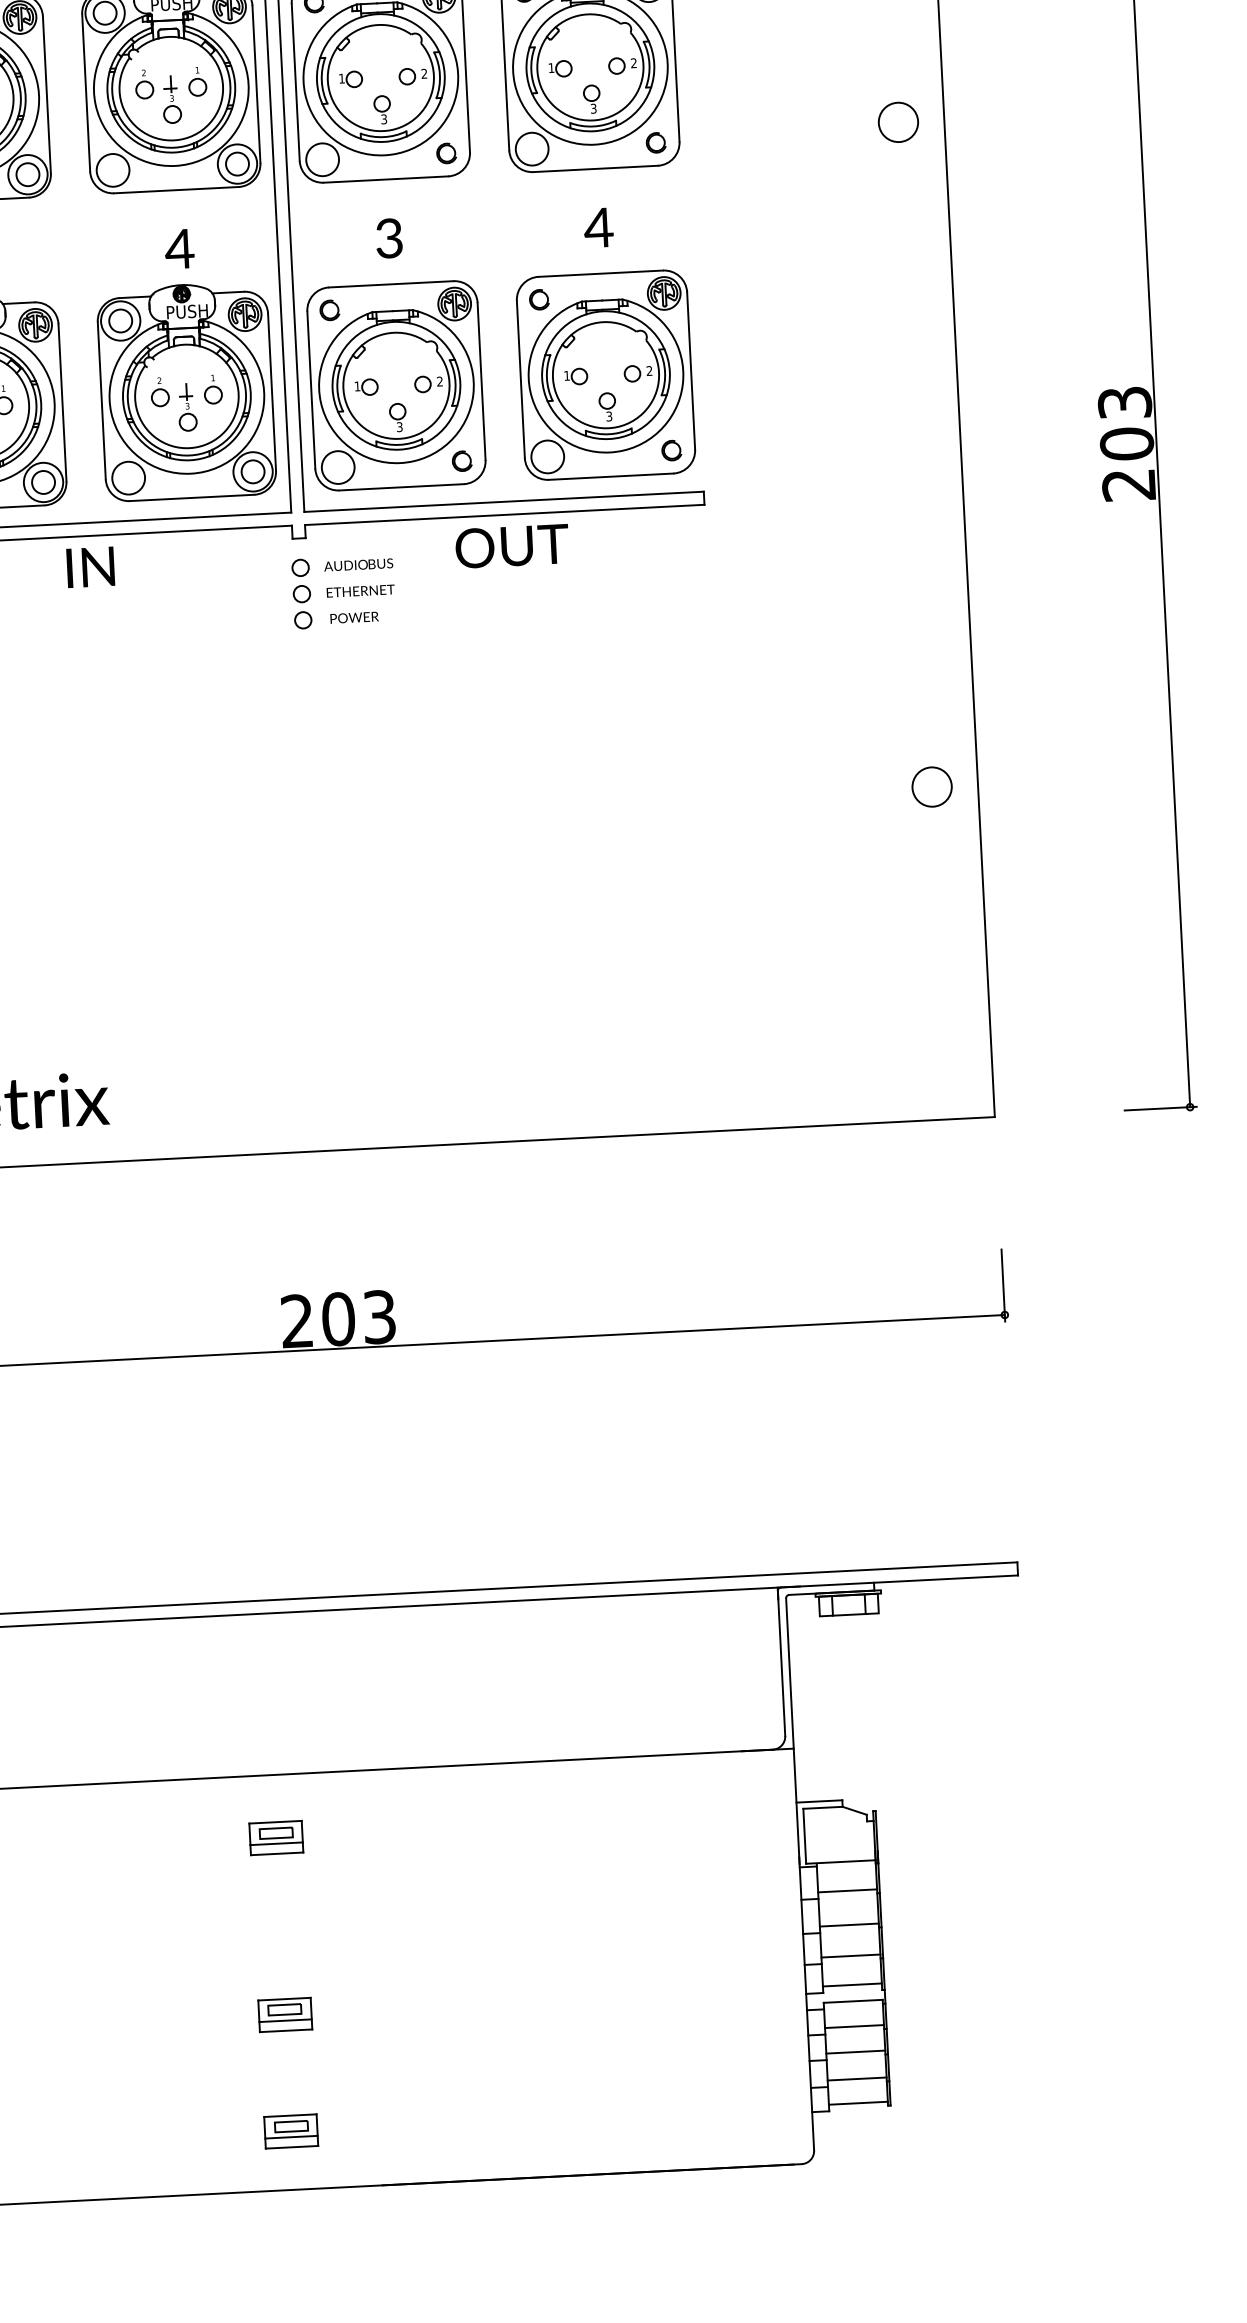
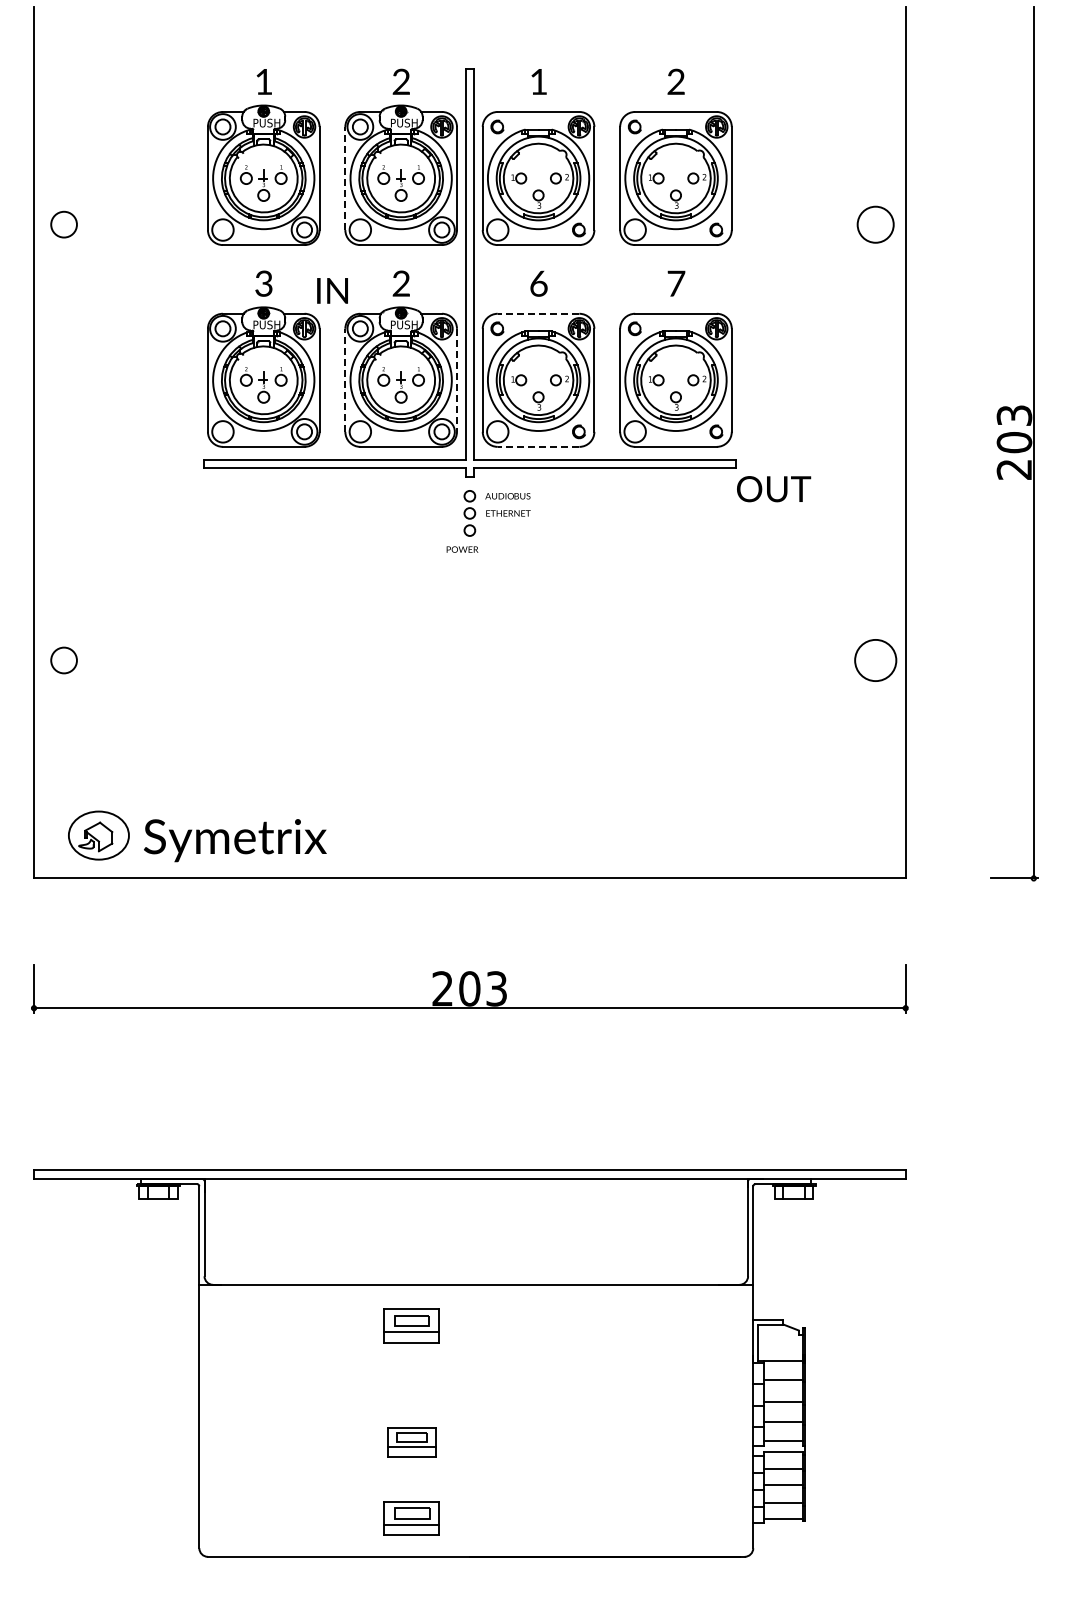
line: (86, 92) -> (345, 178), solid -> dashed
circle: (898, 122) -> (875, 224), size x1.4
text: (597, 227) -> (675, 283), 4 -> 7
text: (388, 238) -> (538, 283), 3 -> 6
text: (178, 248) -> (400, 283), 4 -> 2
line: (391, 283) -> (538, 313), solid -> dashed
line: (271, 392) -> (456, 380), solid -> dashed
line: (102, 400) -> (345, 380), solid -> dashed
line: (401, 486) -> (538, 446), solid -> dashed
text: (513, 546) -> (774, 489), moved
text: (90, 566) -> (332, 290), moved
text: (354, 617) -> (462, 549), moved
circle: (931, 787) -> (875, 660), size x1.6
part: (275, 1838) -> (411, 1326), size x1.6
part: (284, 2015) -> (411, 1442), size x1.4
part: (290, 2131) -> (411, 1518), size x1.6

